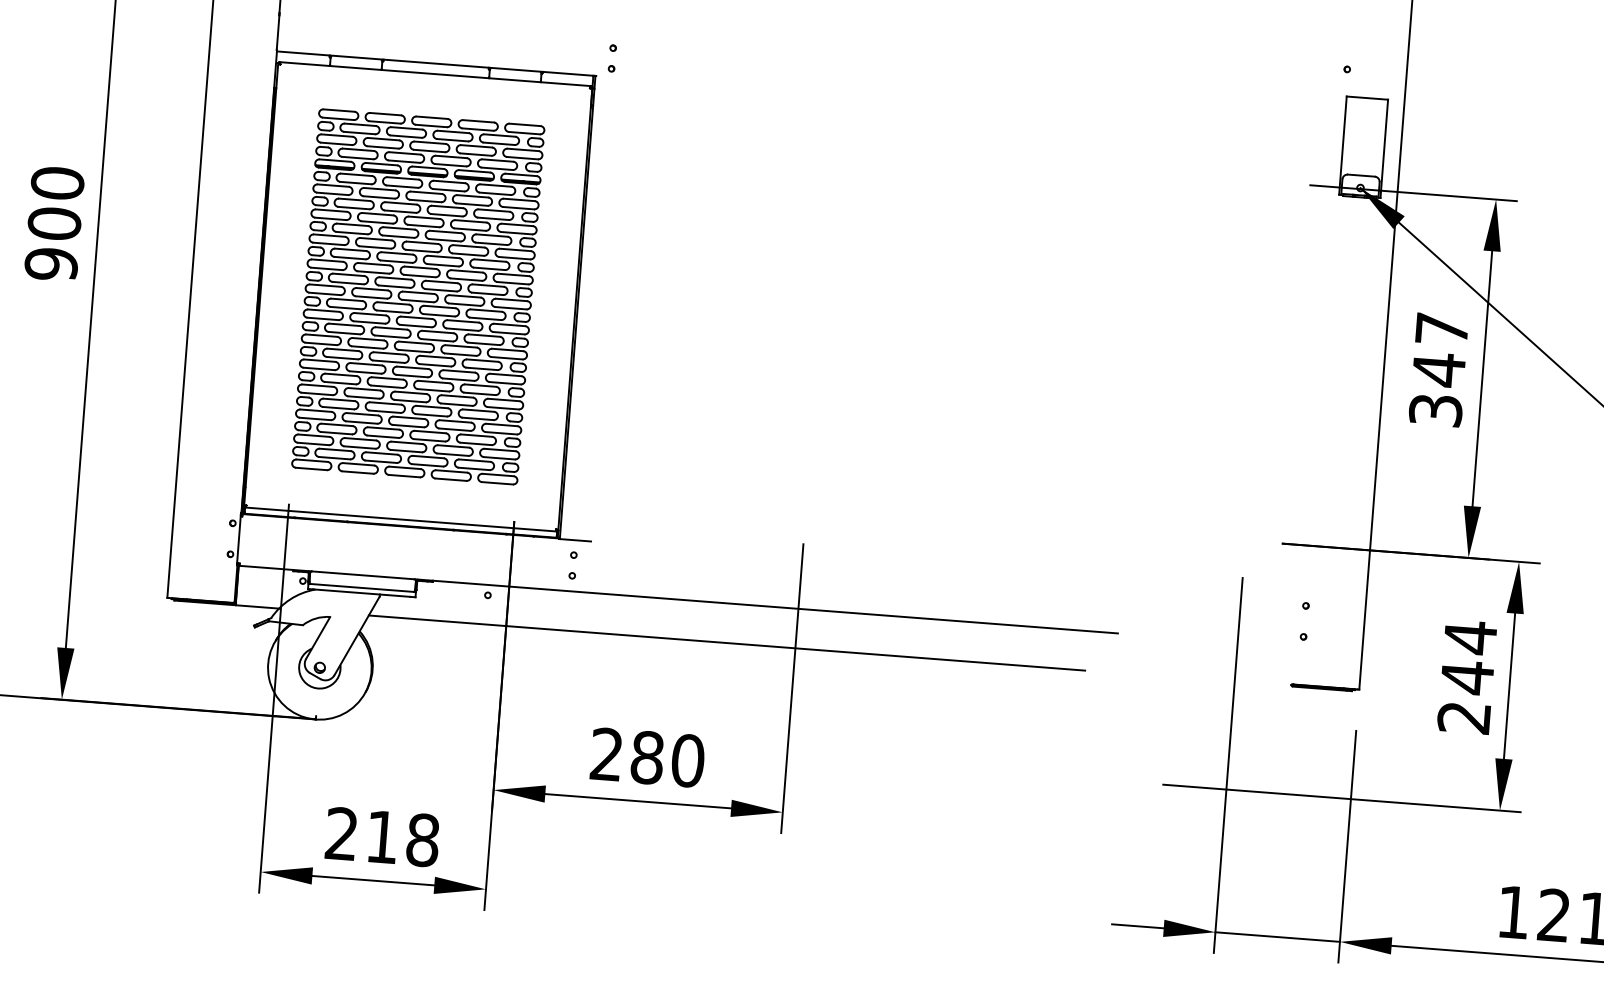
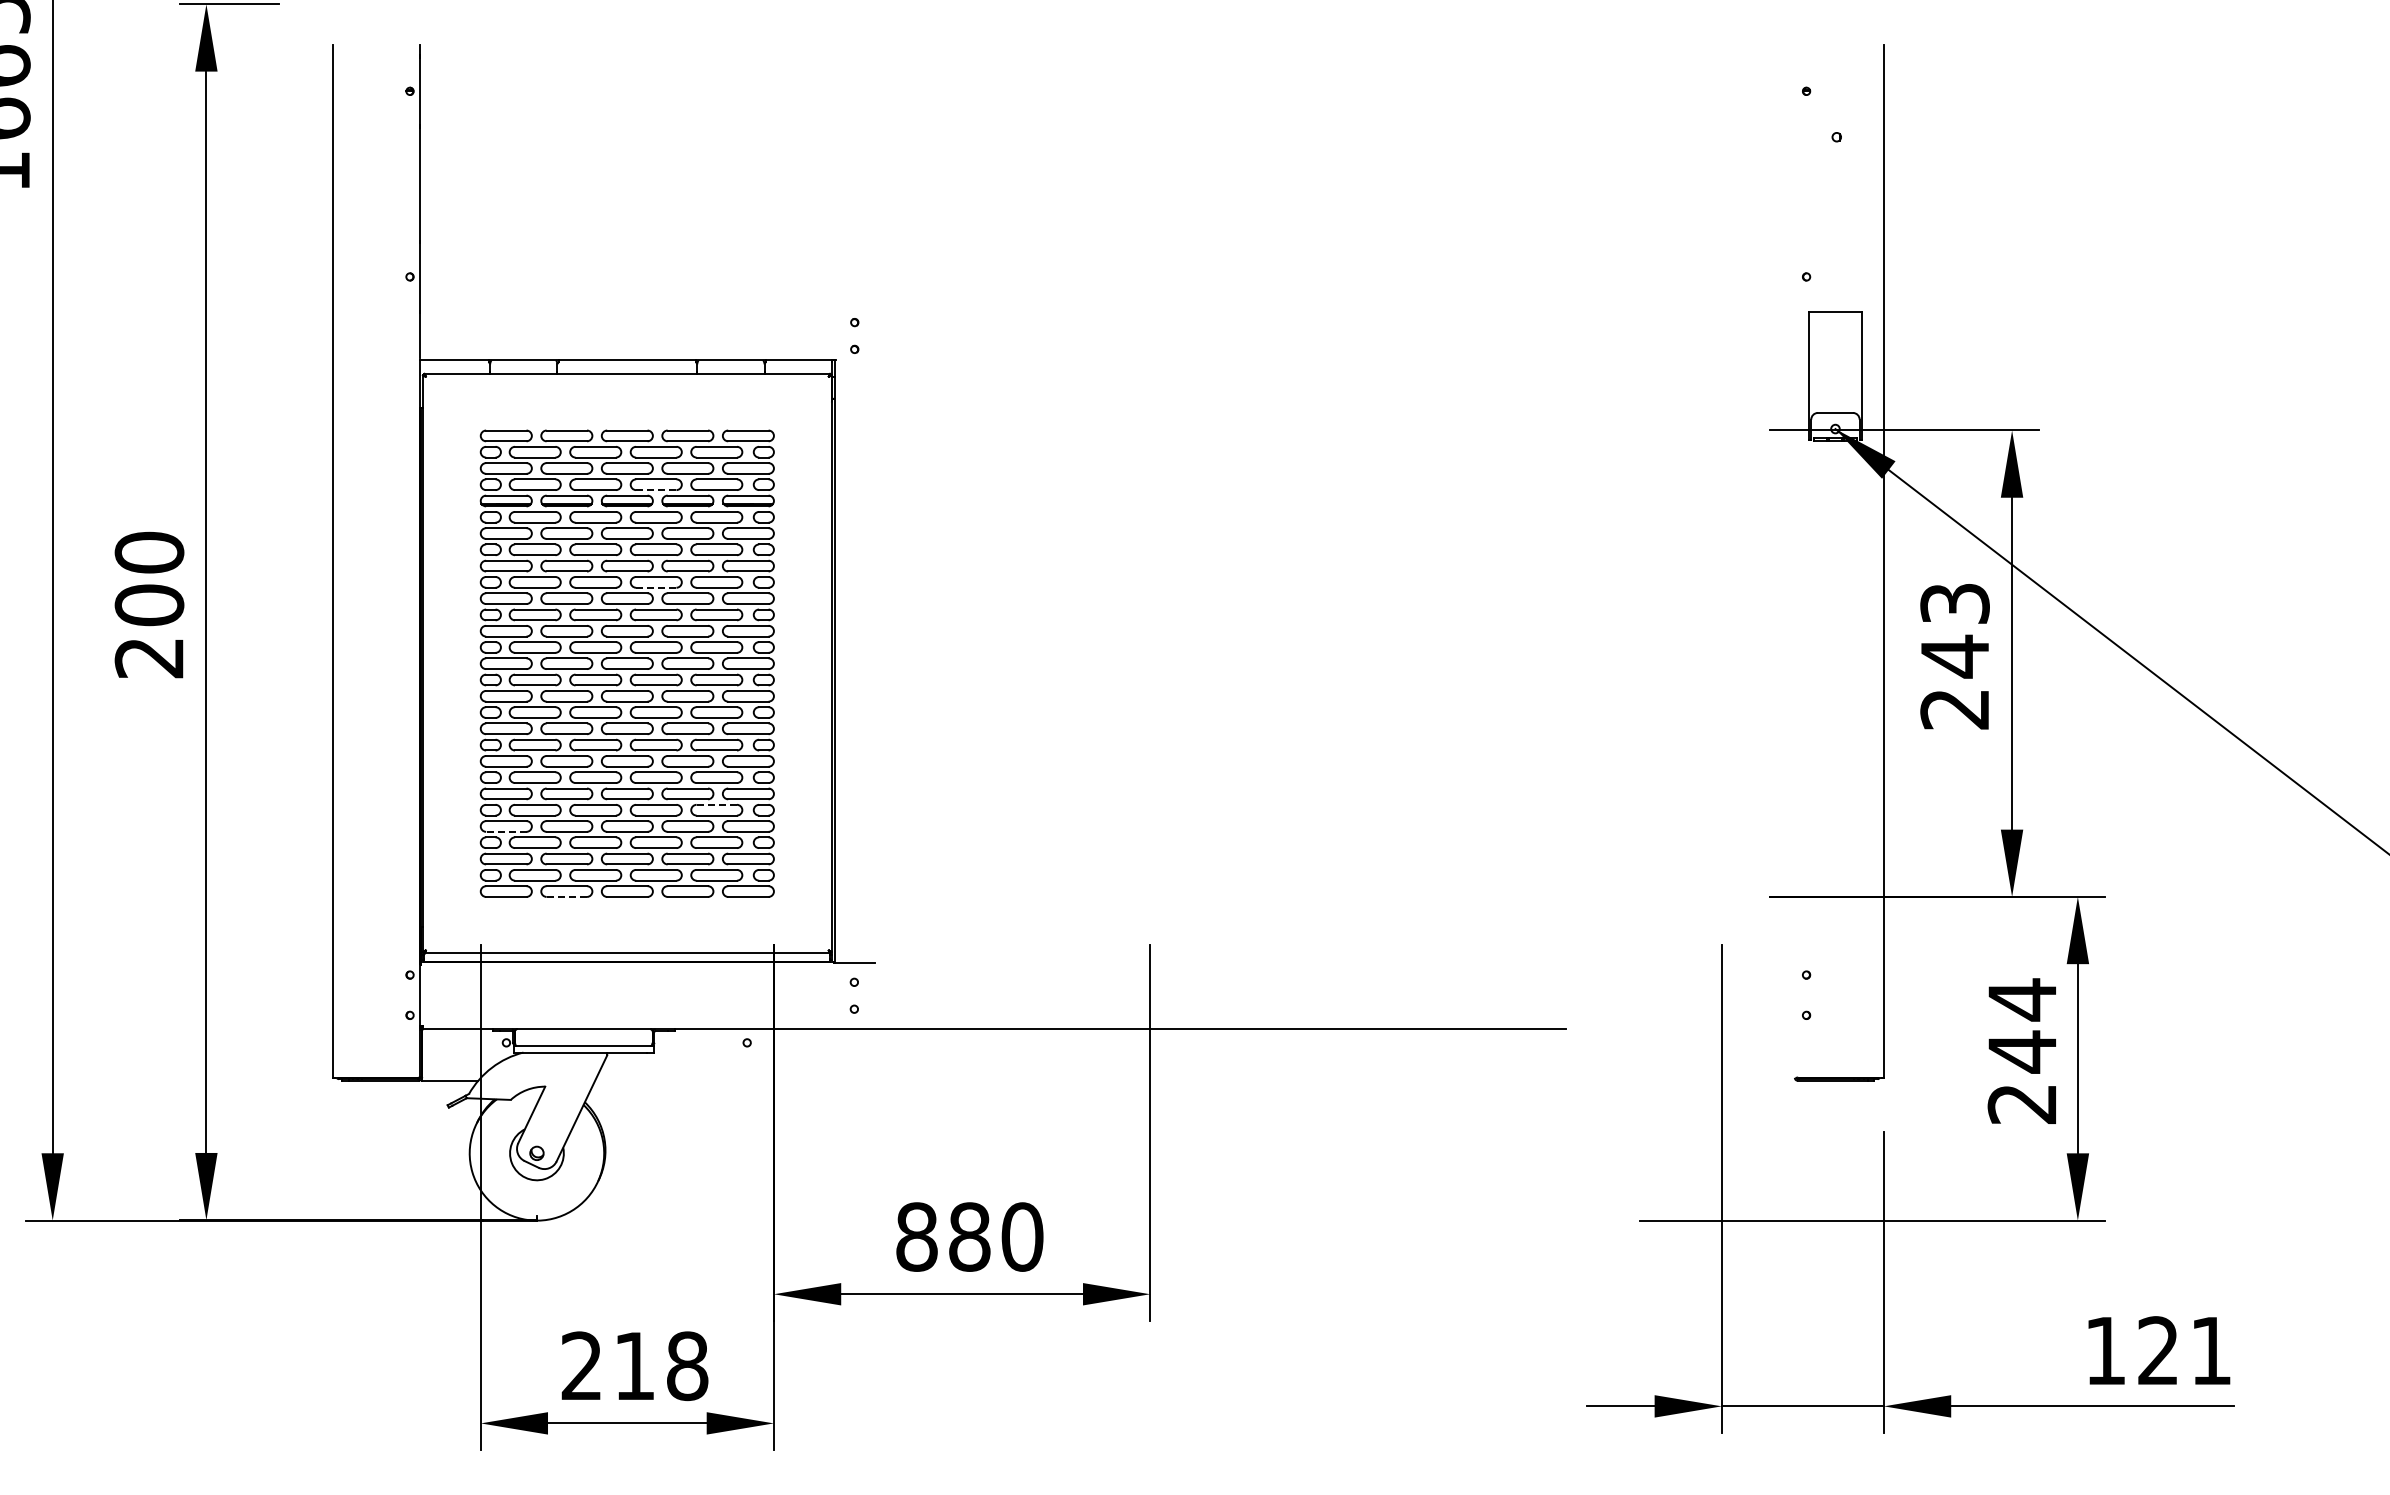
line: (450, 165) -> (655, 490), solid -> dashed
line: (444, 240) -> (655, 587), solid -> dashed
text: (51, 263) -> (149, 657), 900 -> 200
text: (1438, 369) -> (1954, 656), 347 -> 243
line: (479, 410) -> (717, 804), solid -> dashed
line: (314, 418) -> (505, 831), solid -> dashed
line: (357, 472) -> (566, 896), solid -> dashed
line: (727, 642) -> (1061, 1080), removed
text: (606, 754) -> (916, 1236), 280 -> 880

